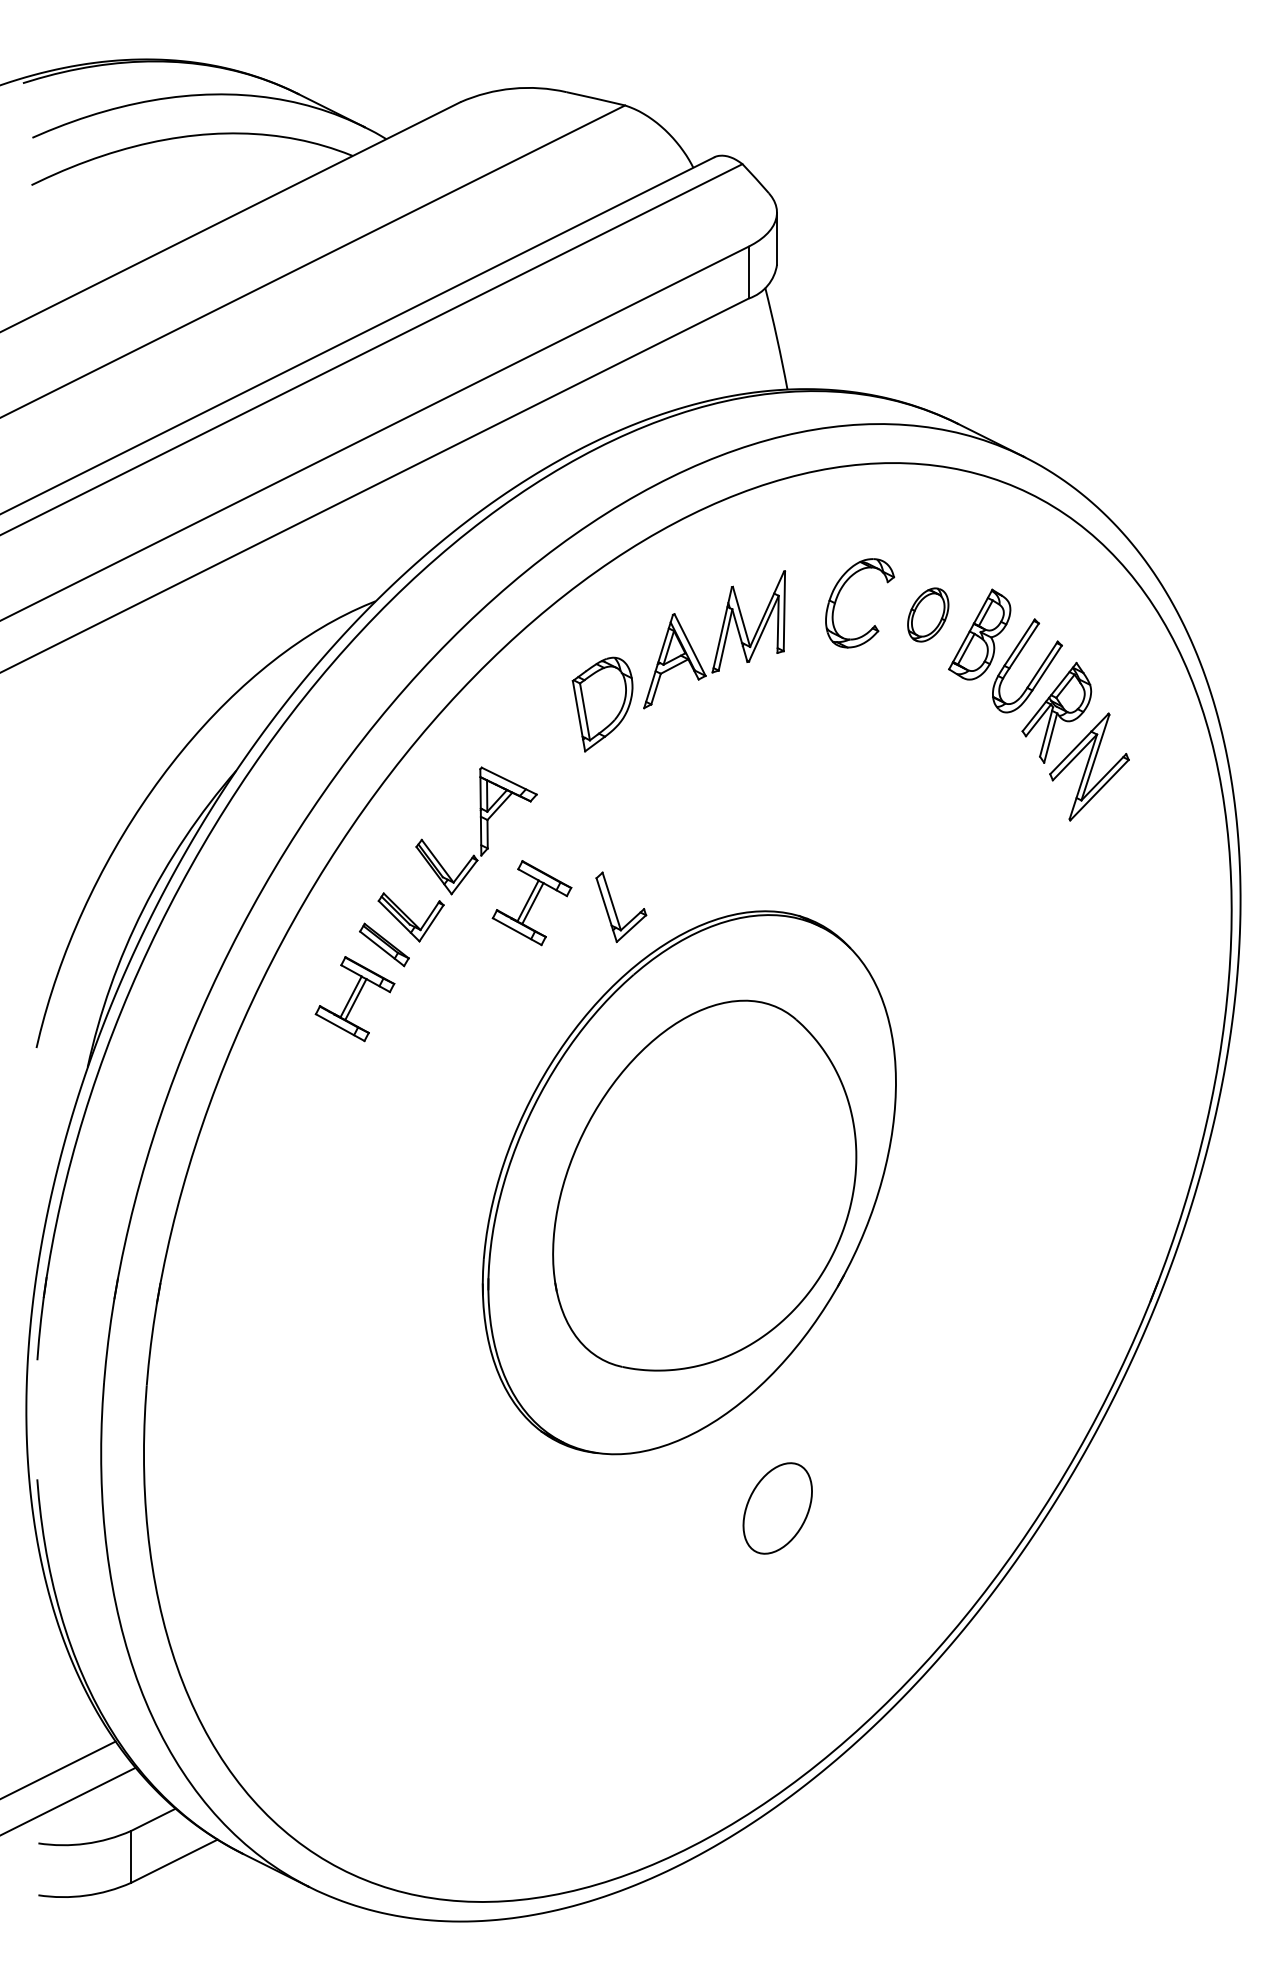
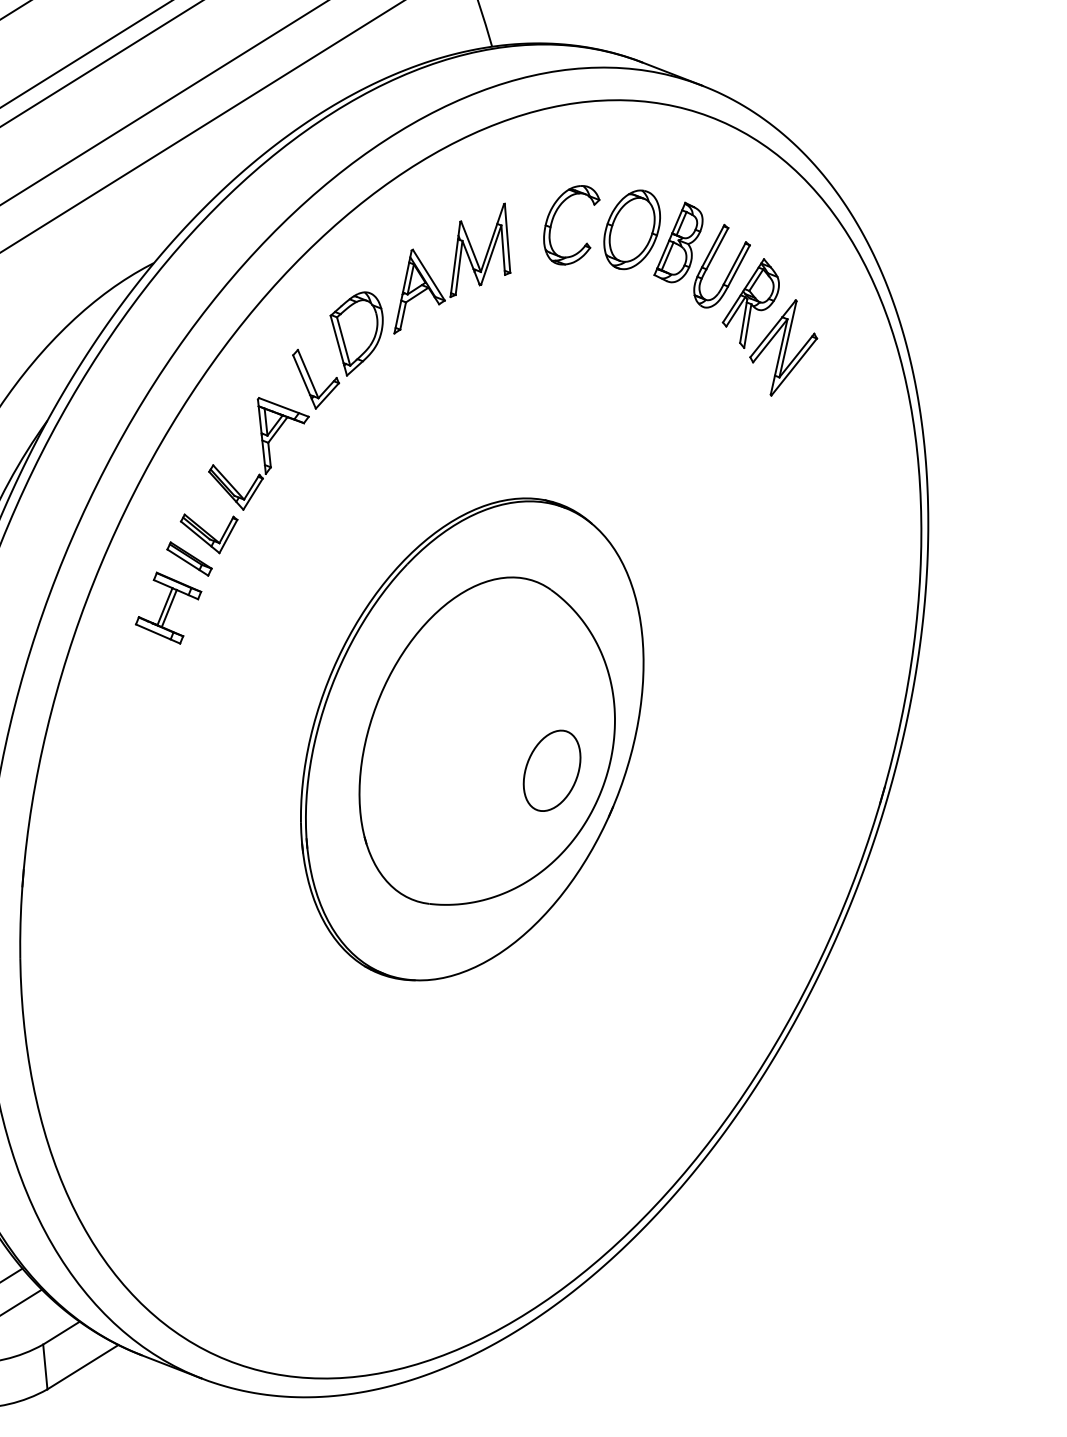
part: (927, 614) -> (631, 229), size x1.67
part: (531, 903) -> (313, 511), removed
part: (615, 909) -> (312, 380), moved
part: (777, 1508) -> (551, 770), moved

